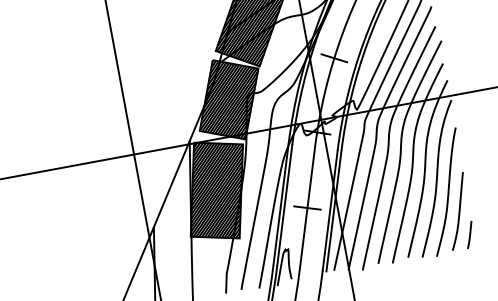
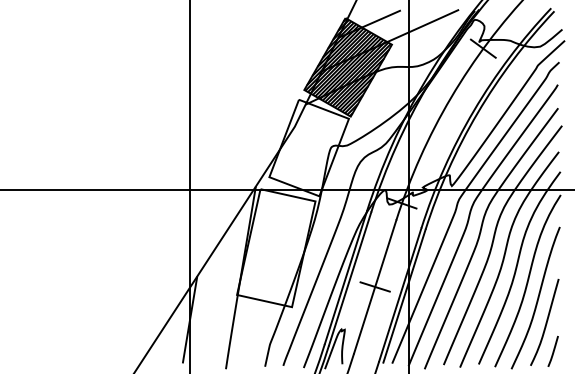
line: (333, 57) -> (436, 122), removed
hatch: (228, 99) -> (308, 147), removed
hatch: (216, 189) -> (276, 247), removed

